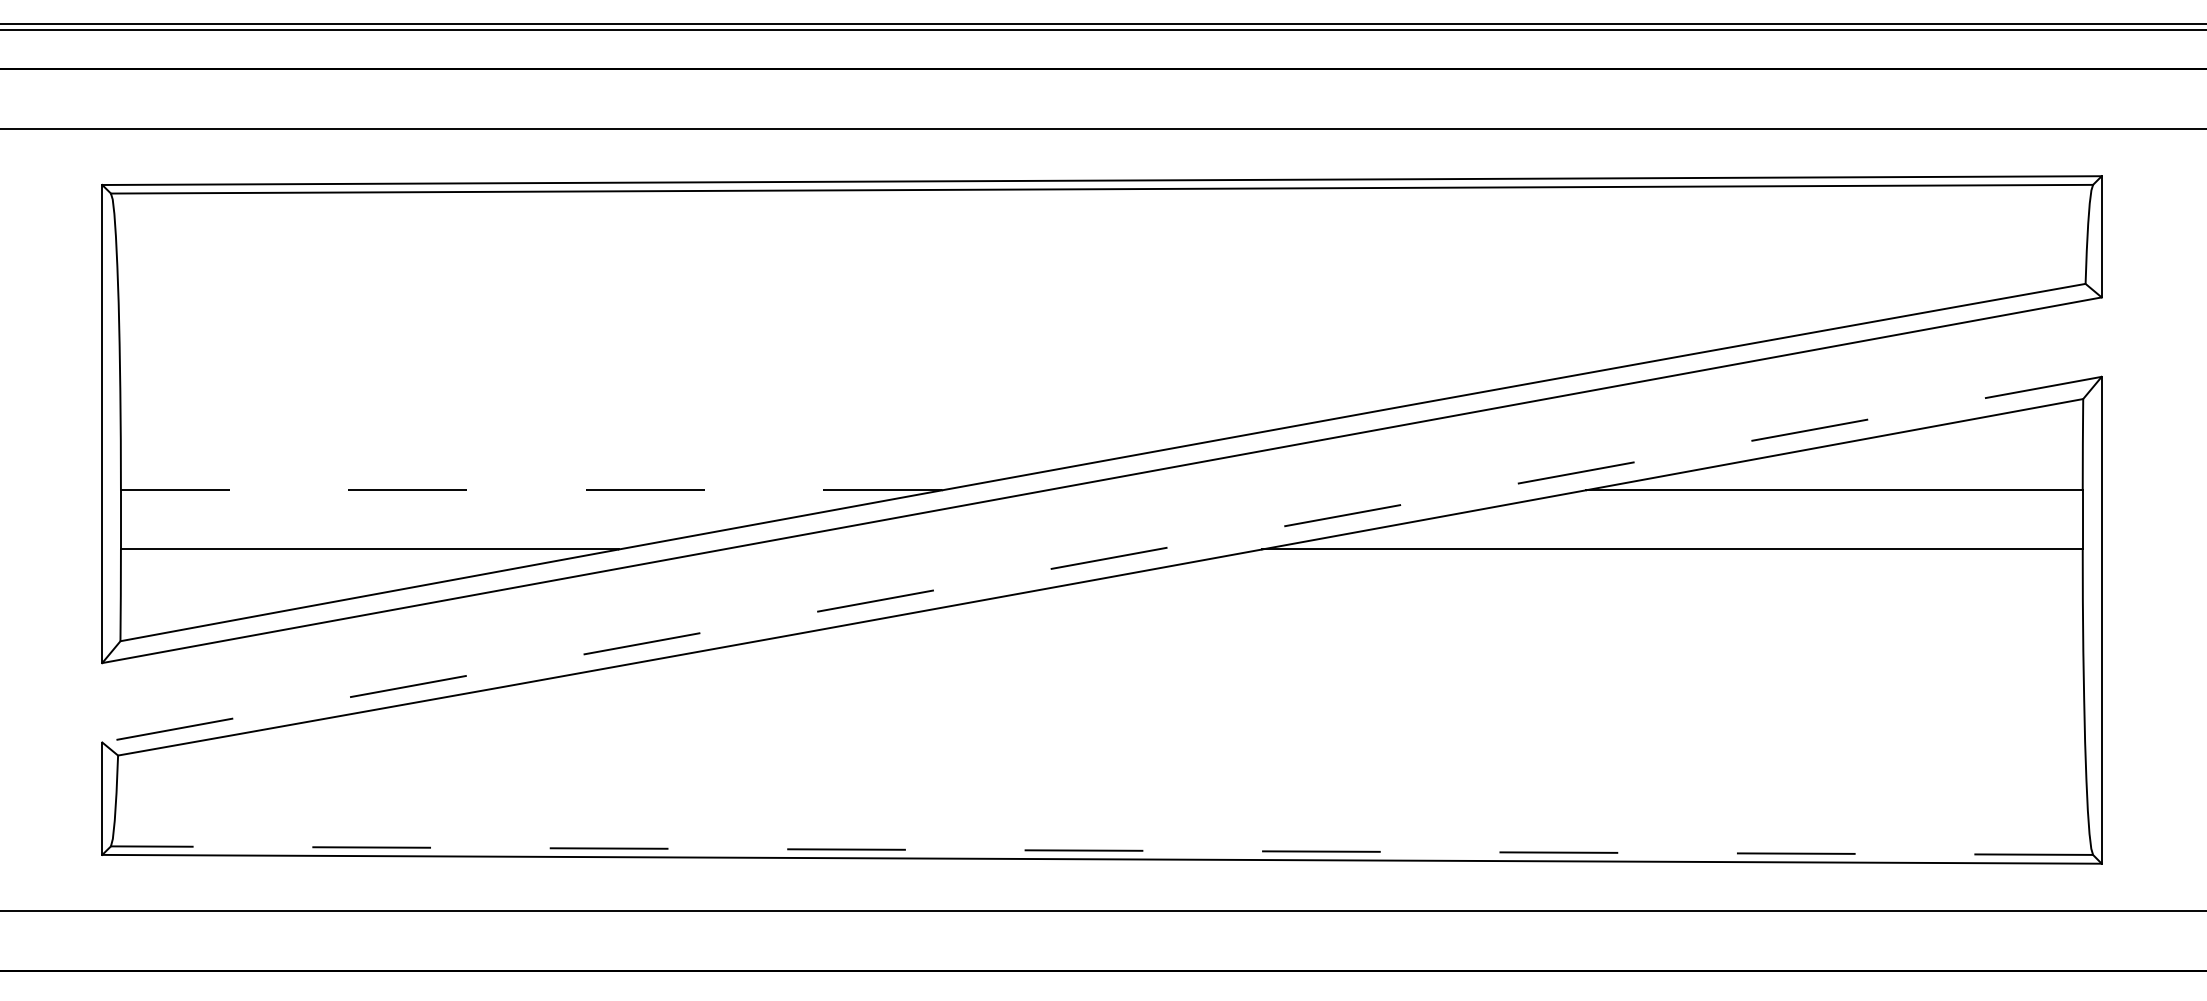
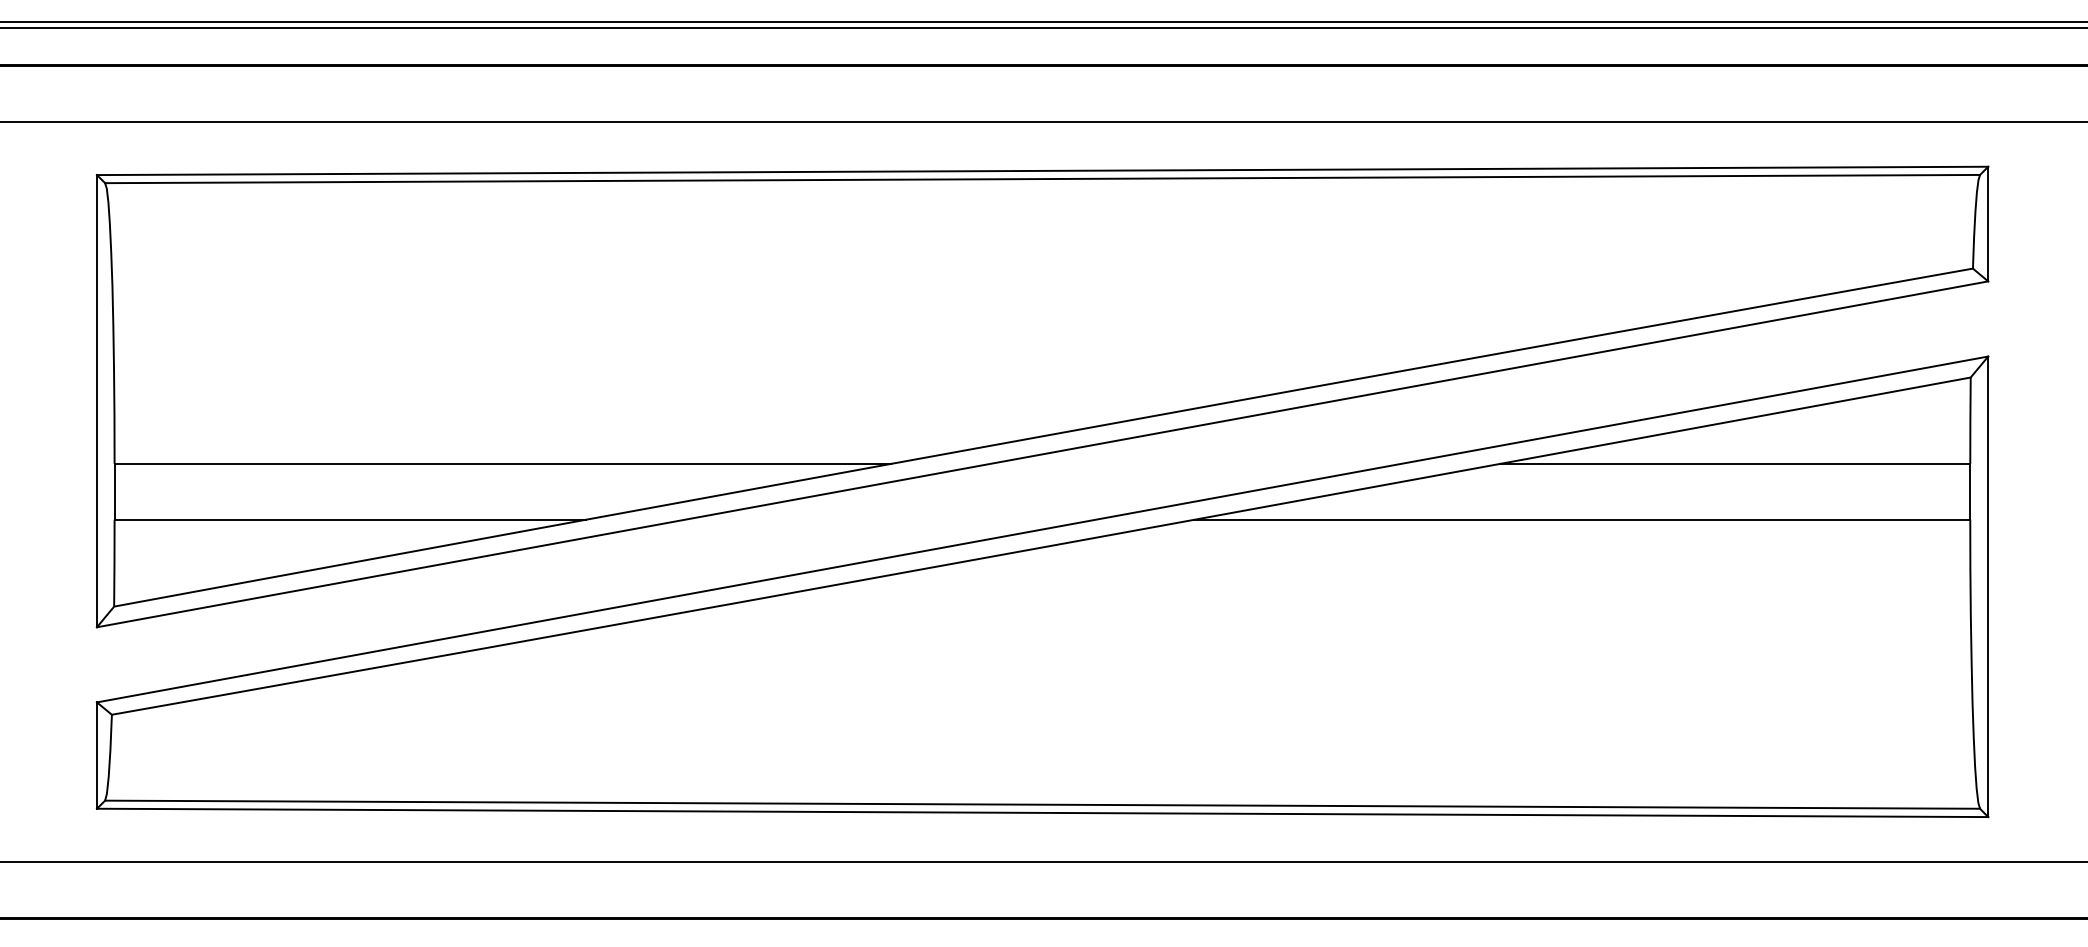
line: (531, 490) -> (502, 464), dashed -> solid
line: (1101, 559) -> (1042, 529), dashed -> solid
line: (1101, 850) -> (1042, 804), dashed -> solid

